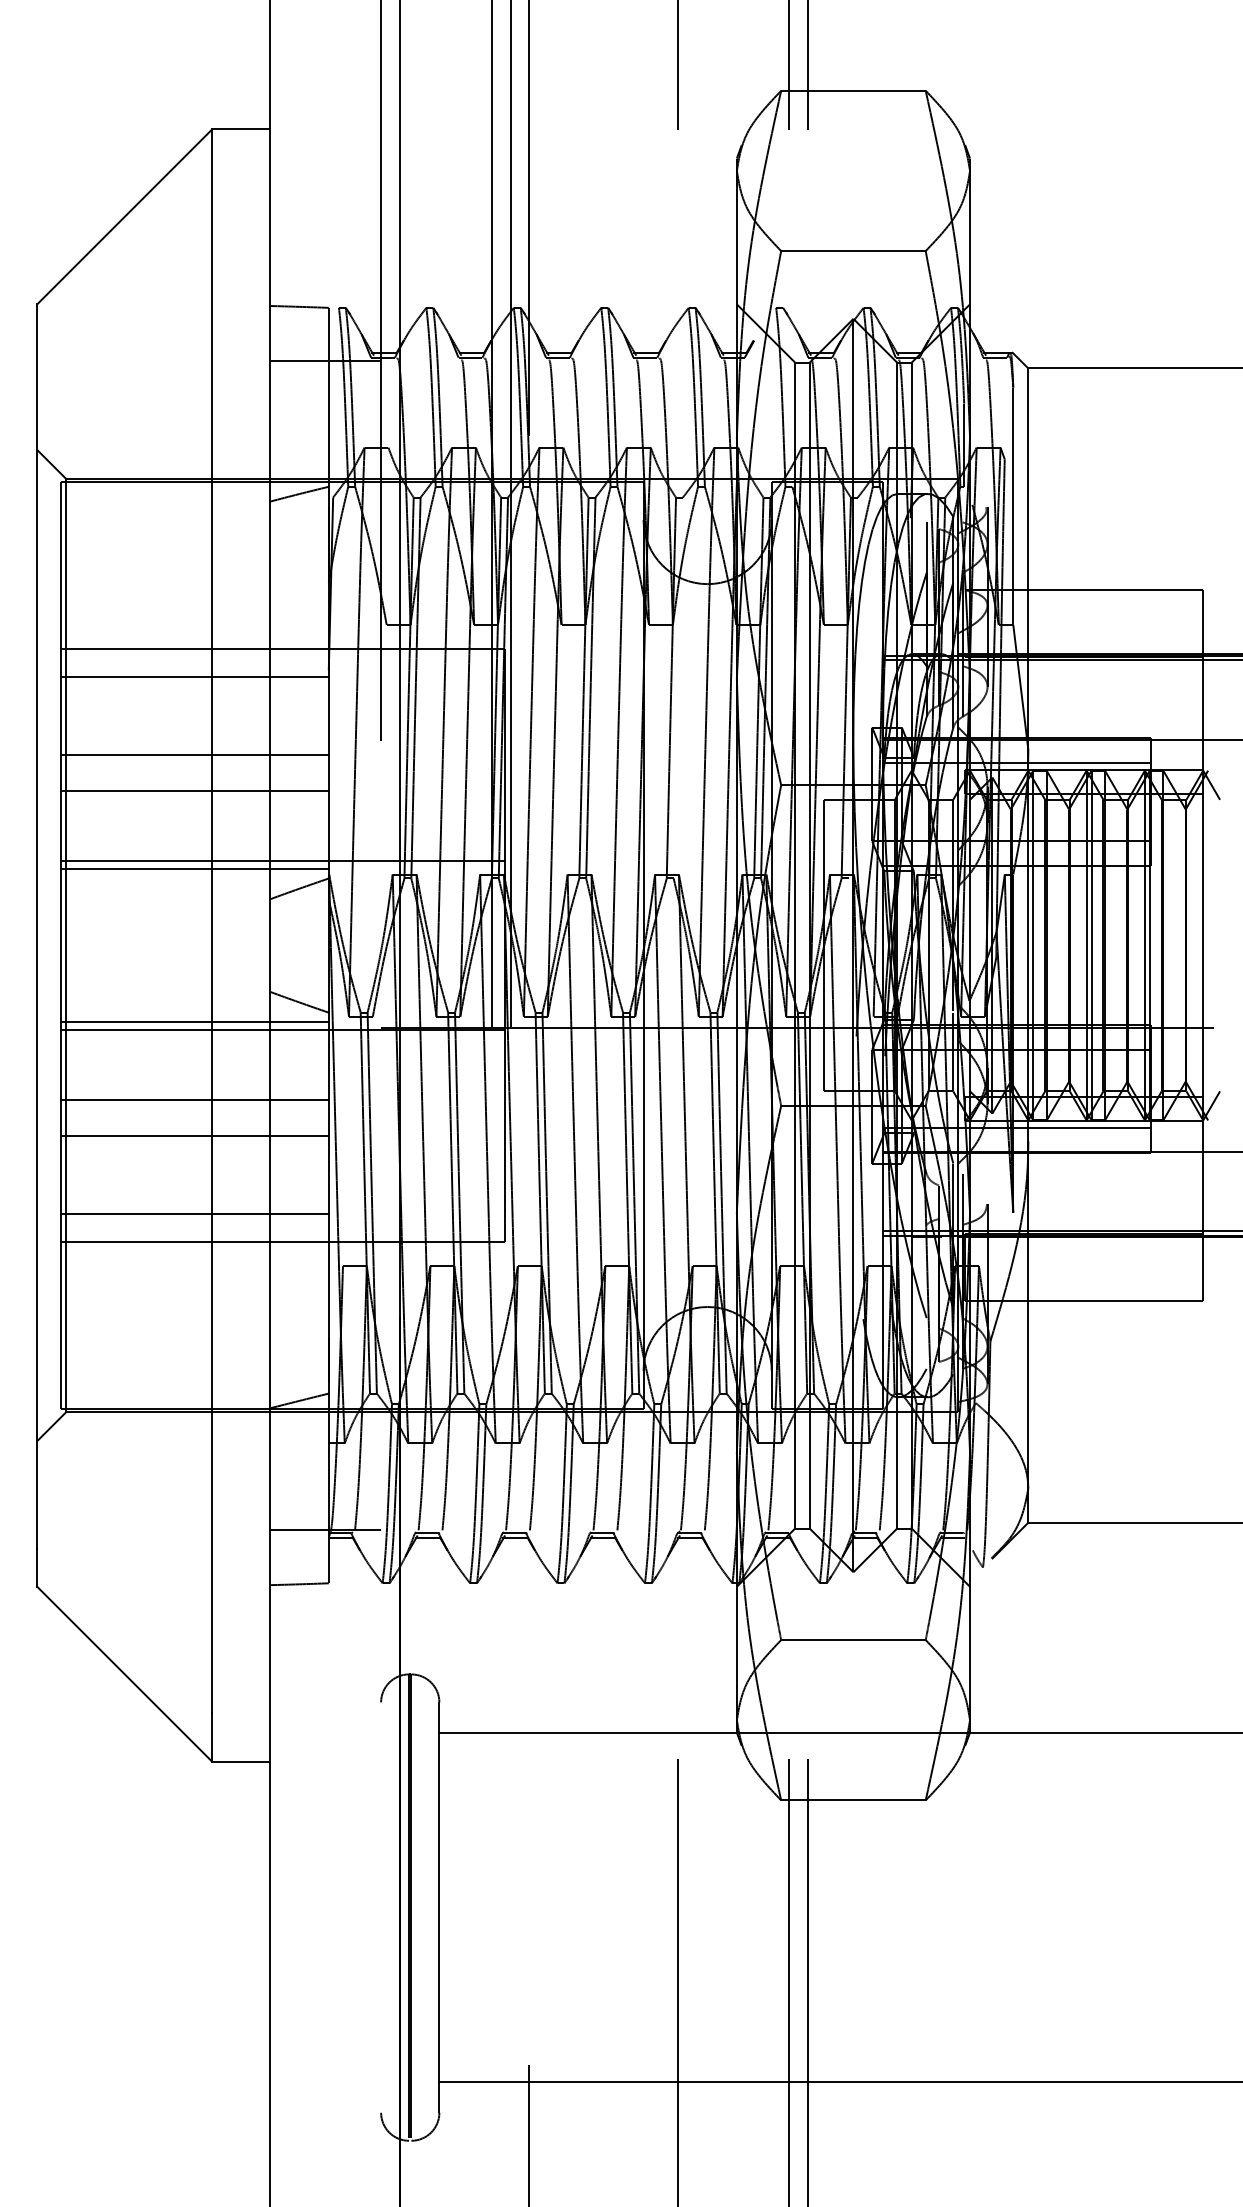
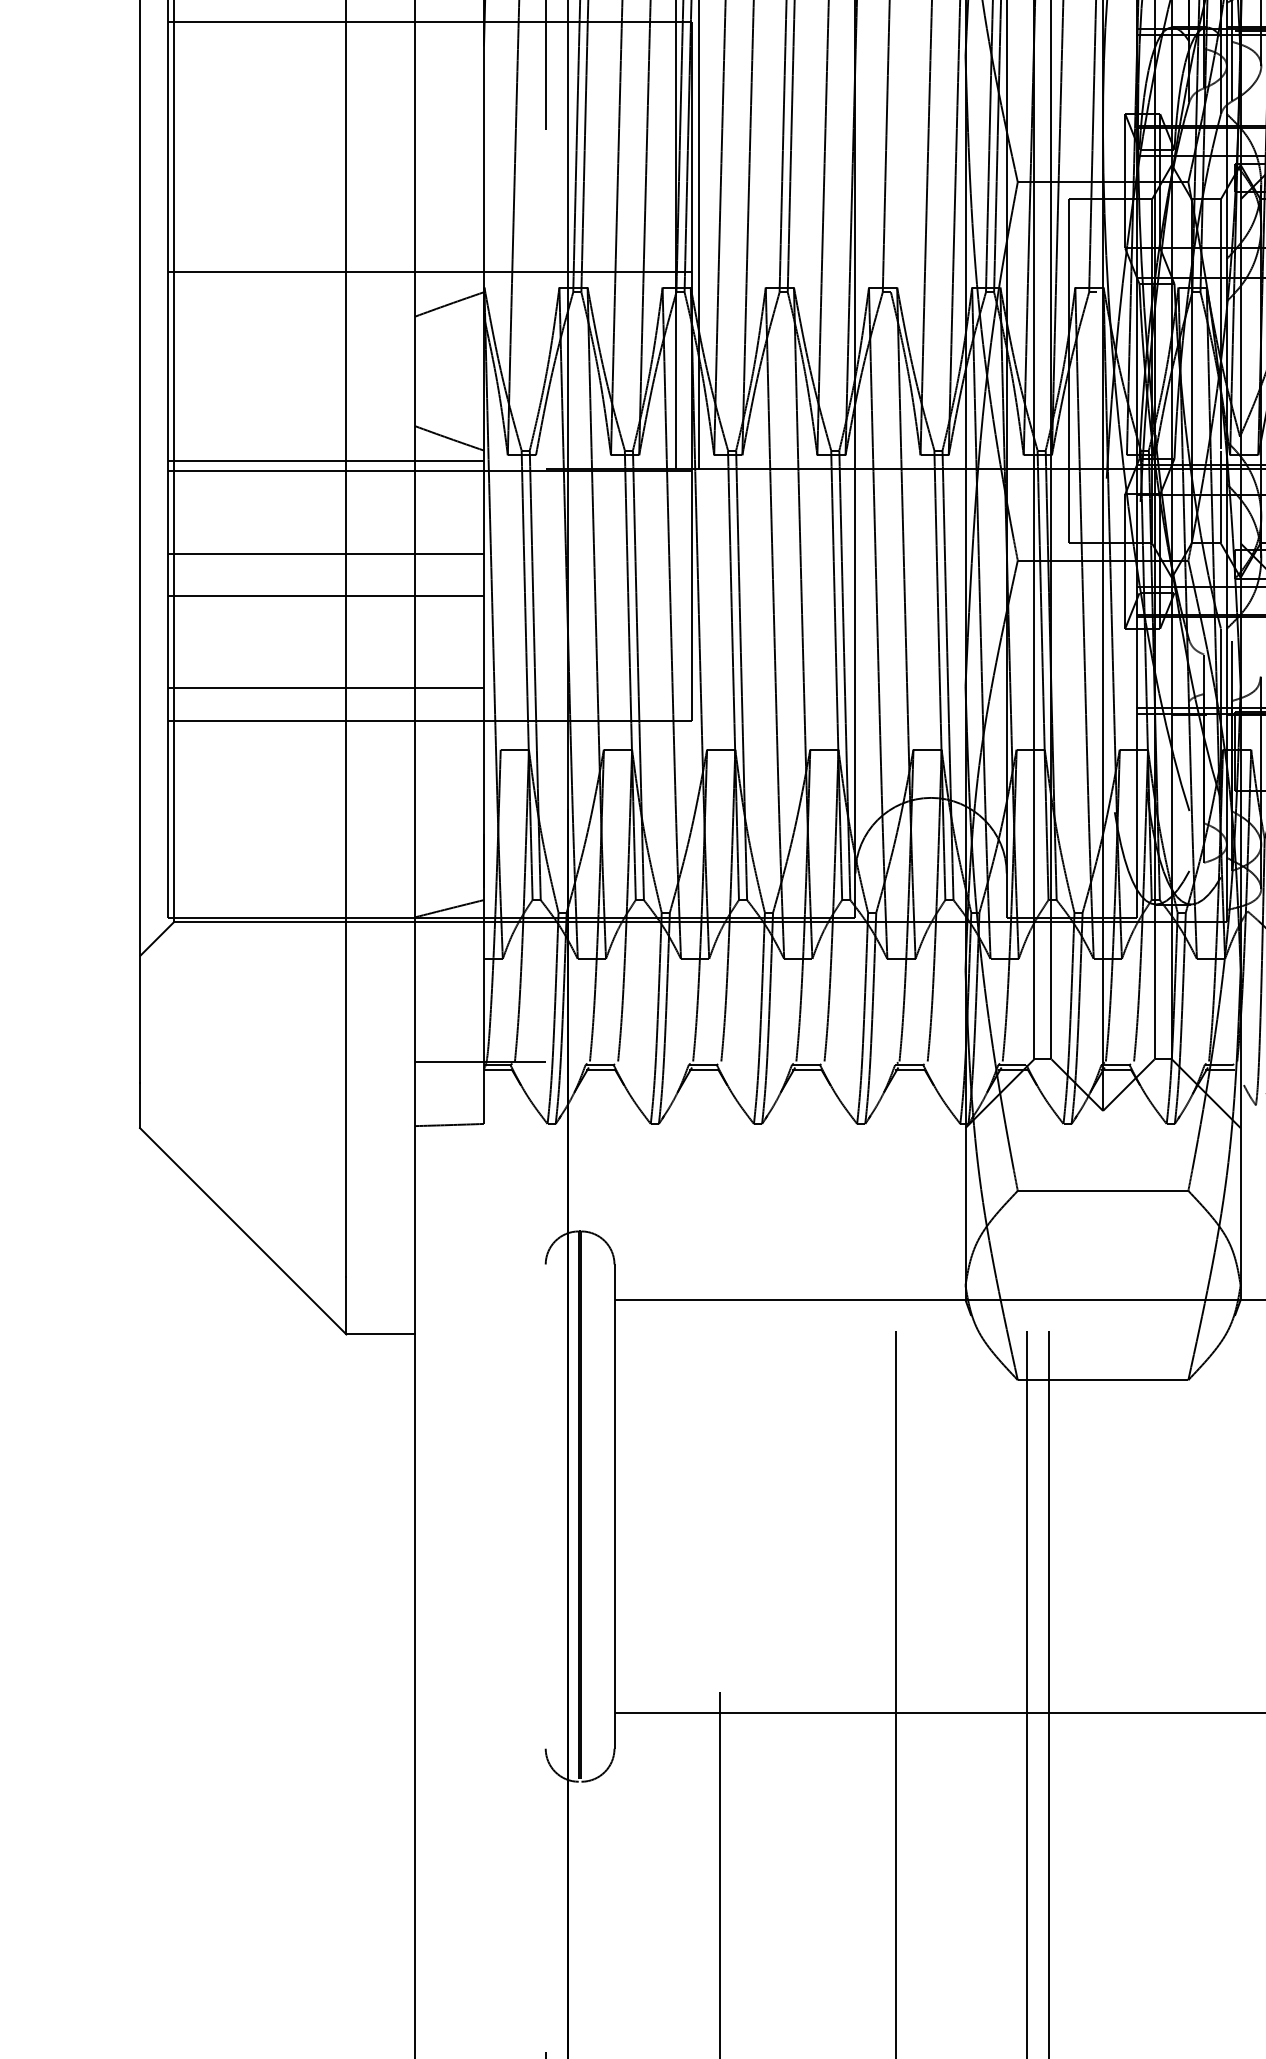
line: (194, 677) -> (325, 55), removed
line: (194, 755) -> (325, 147), removed
line: (194, 791) -> (325, 189), removed
line: (194, 869) -> (325, 281), removed

